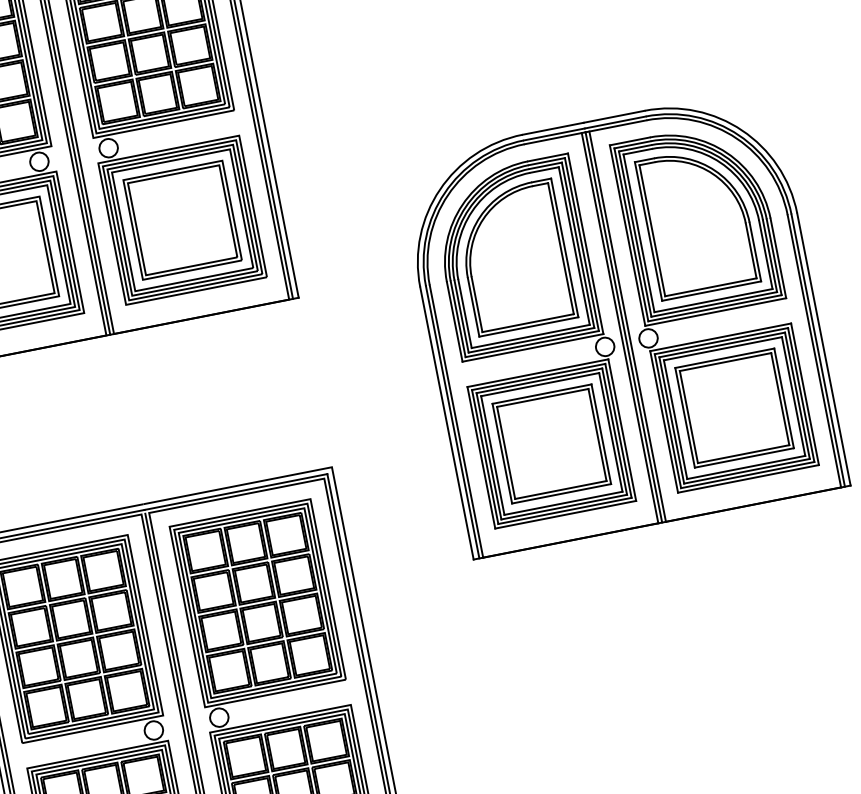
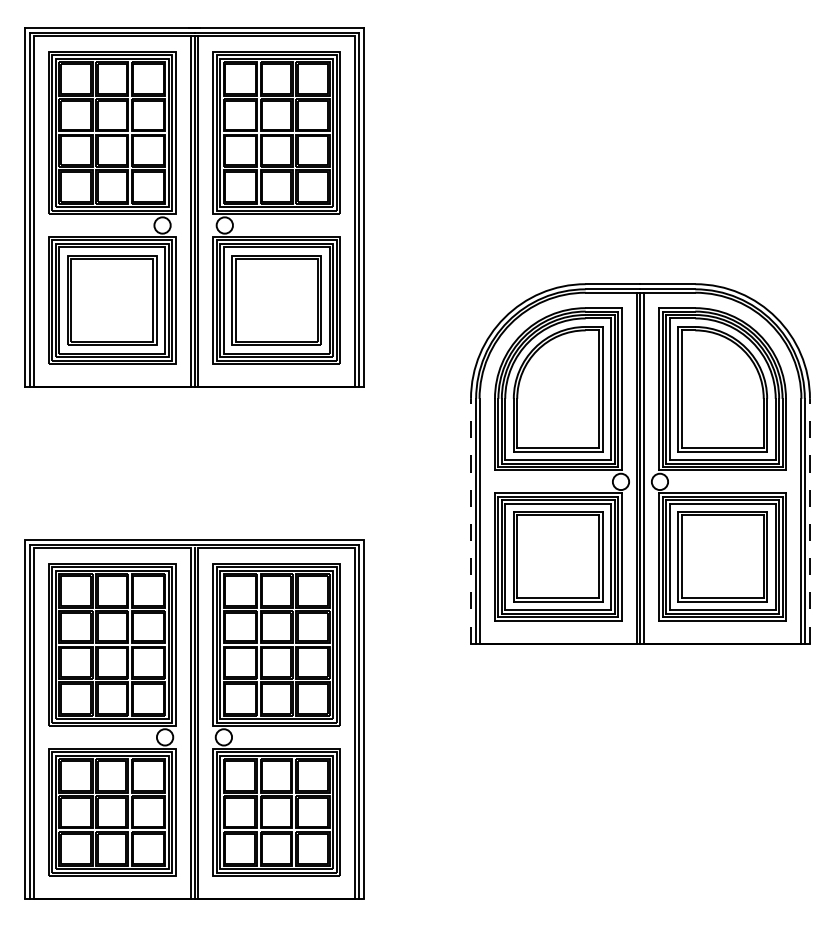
line: (823, 348) -> (809, 520), solid -> dashed
line: (447, 422) -> (471, 520), solid -> dashed

